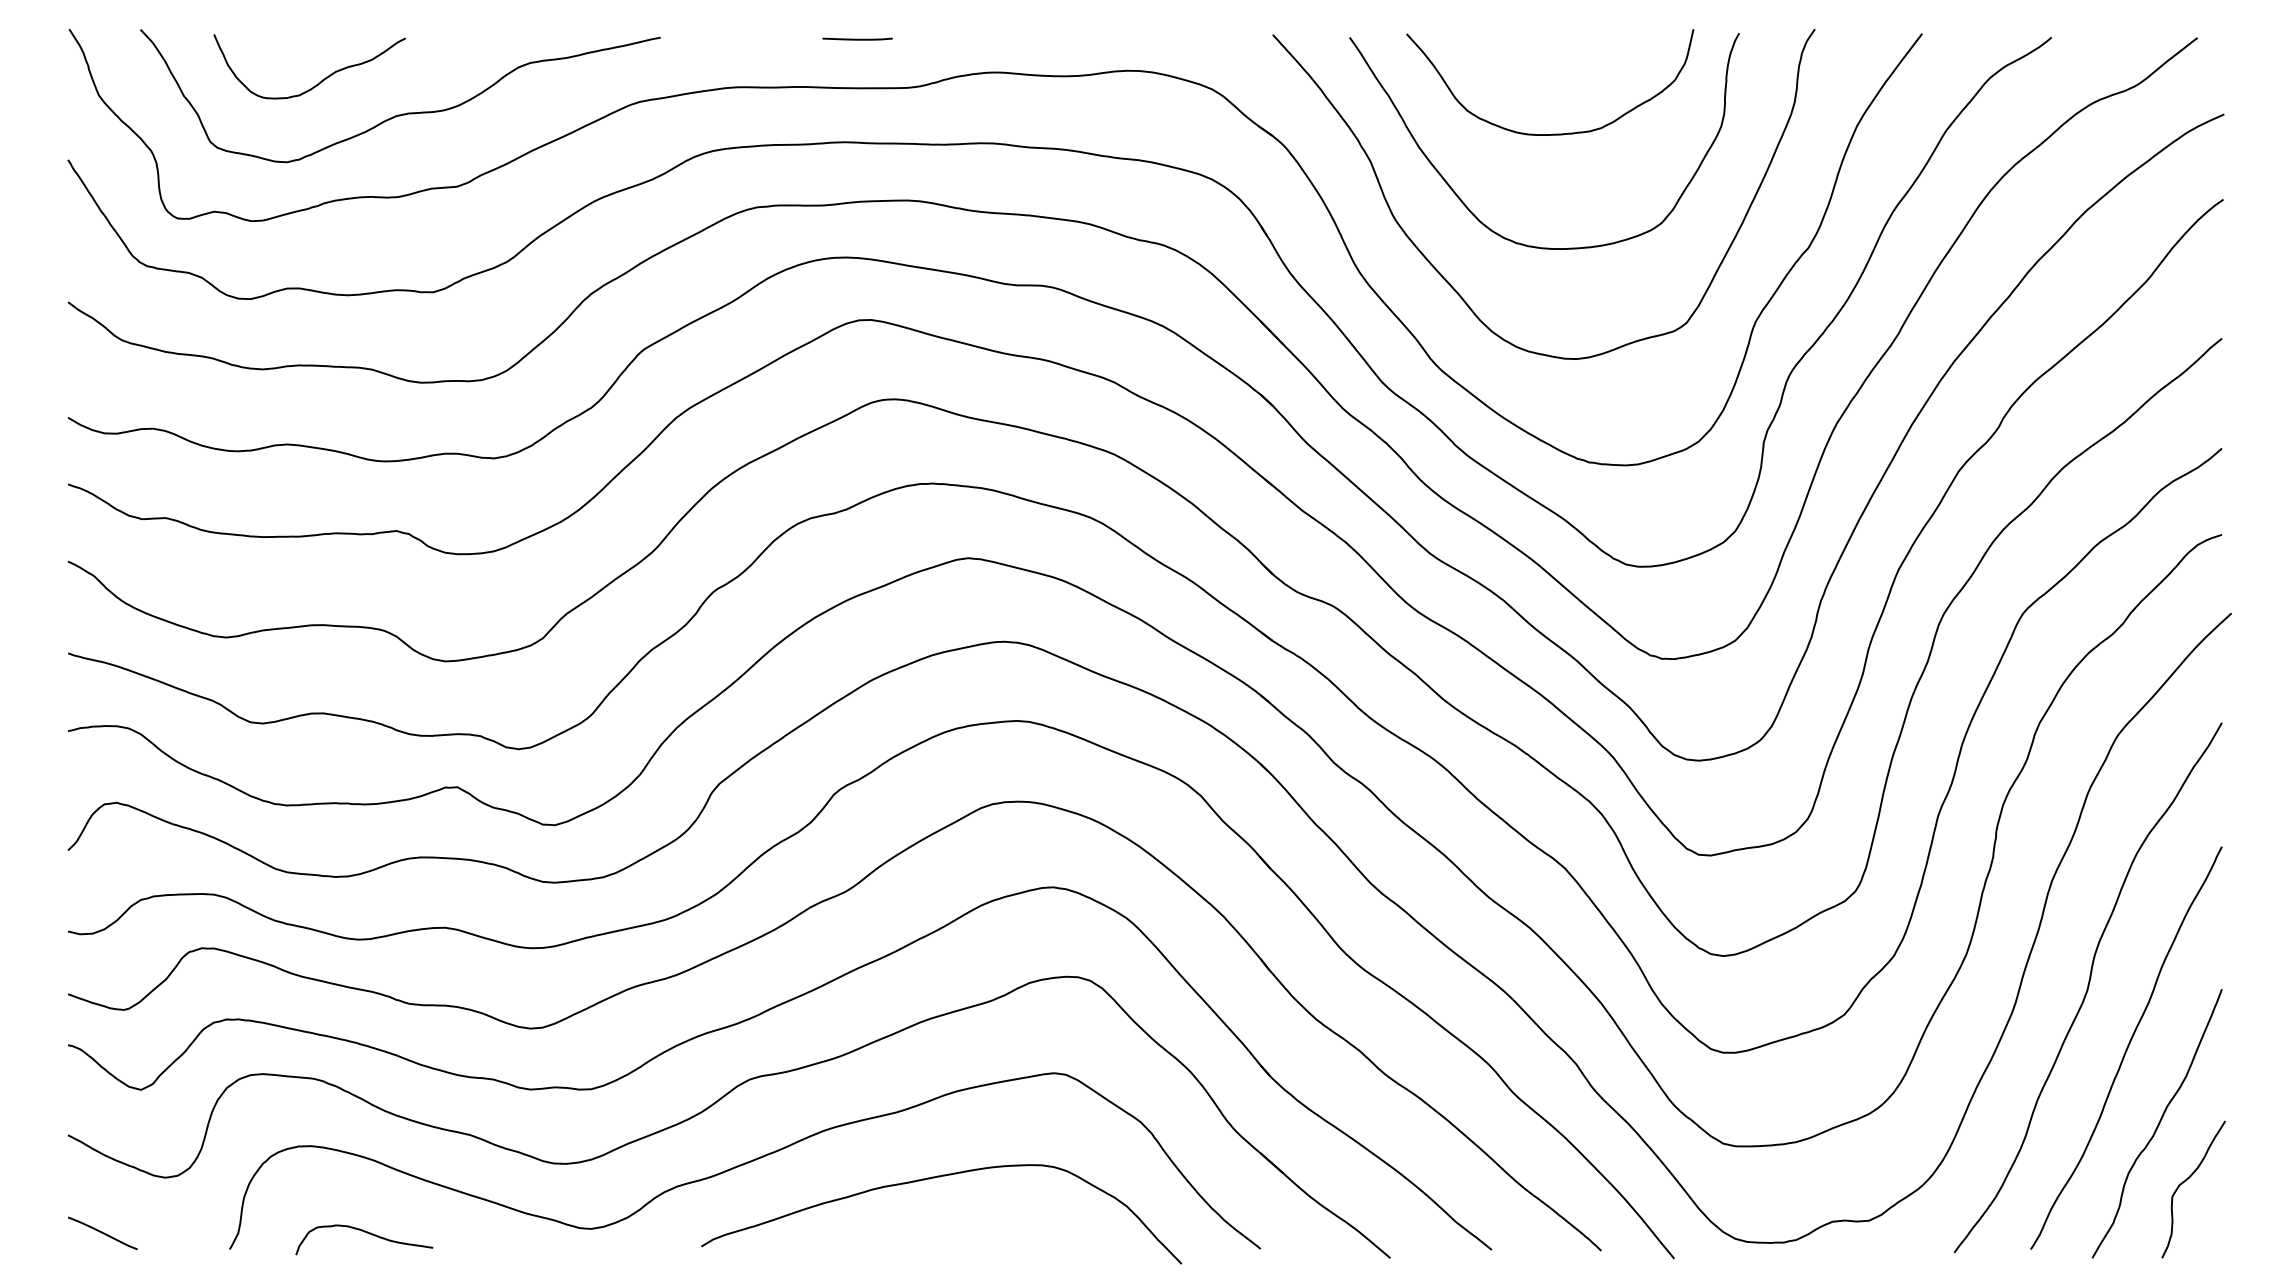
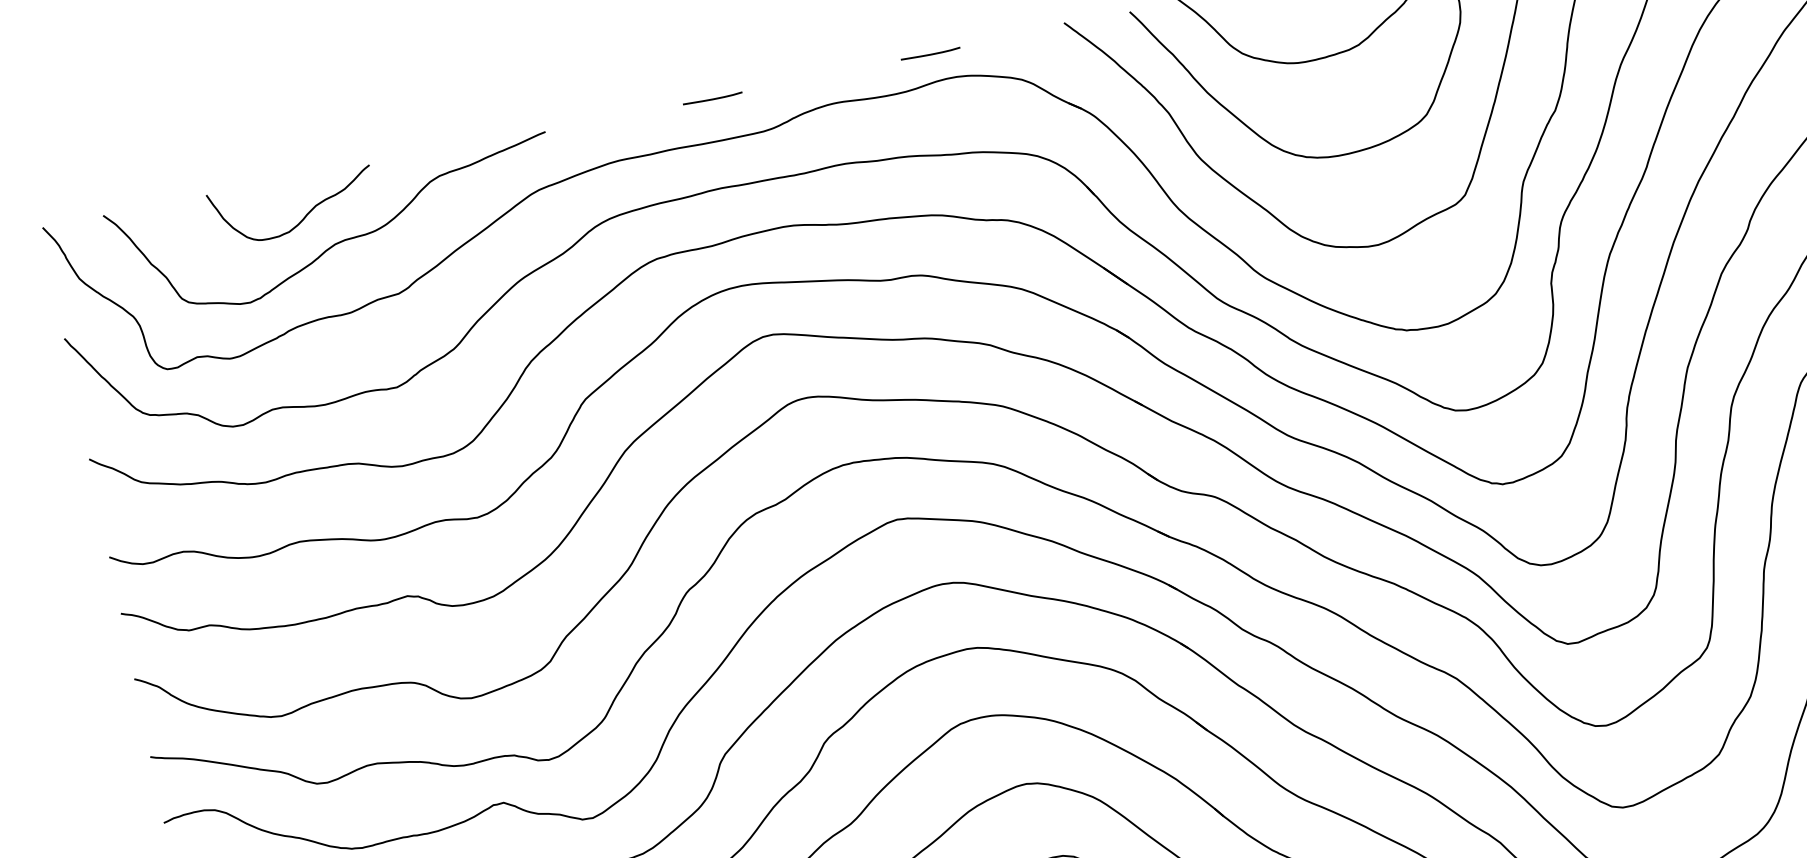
line: (1114, 38) -> (930, 53), added
curve: (322, 79) -> (306, 214), moved

